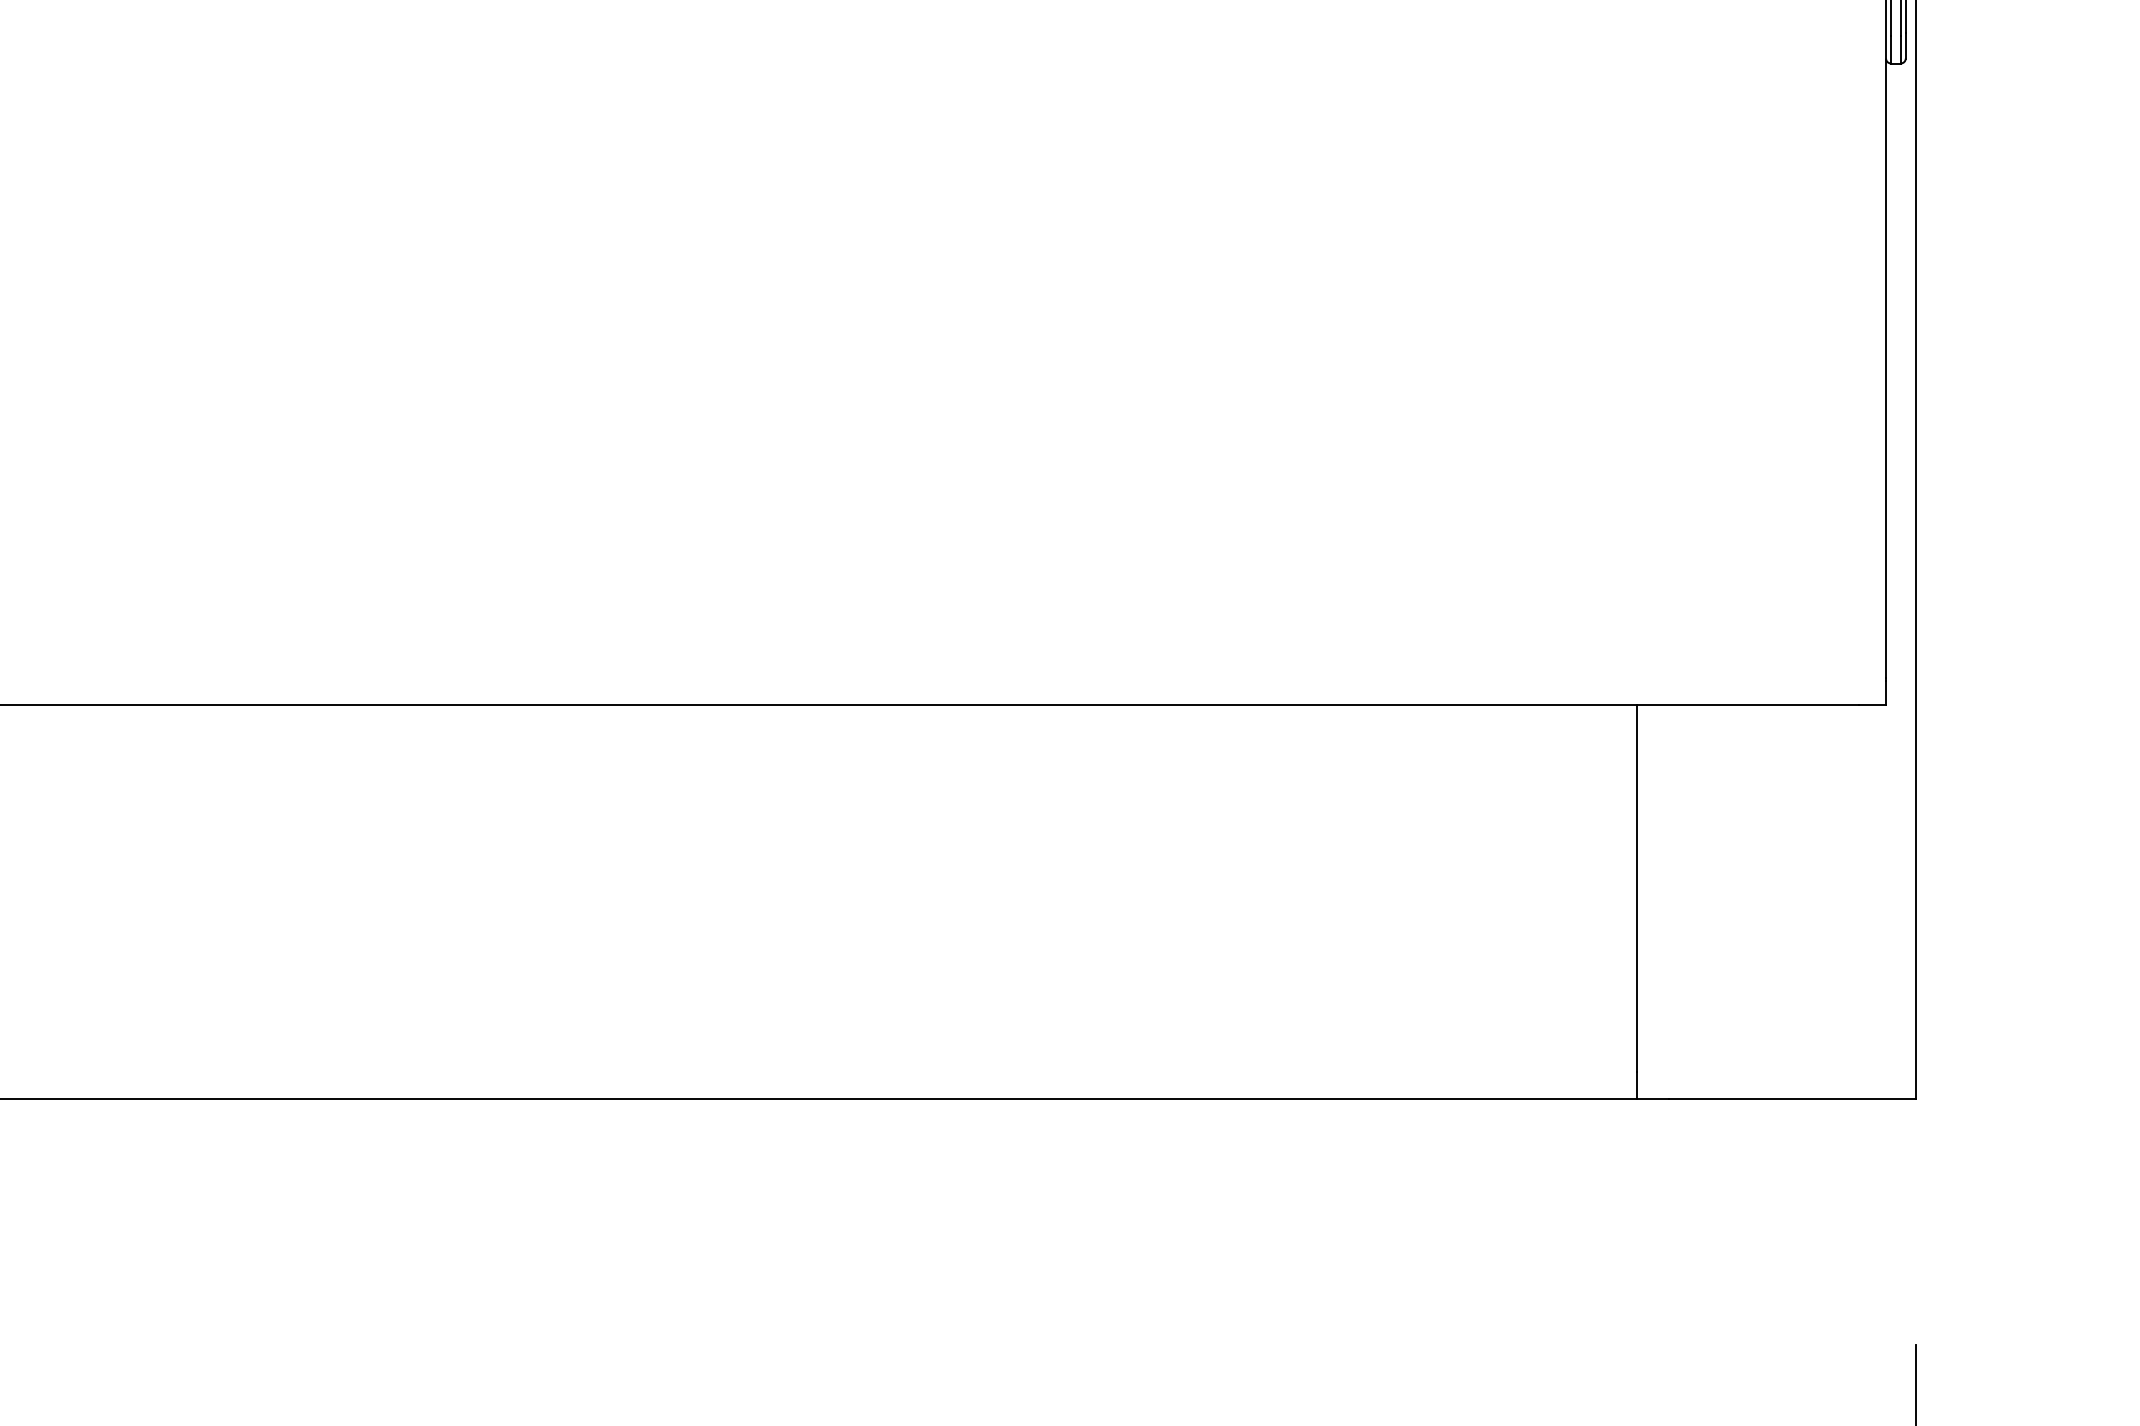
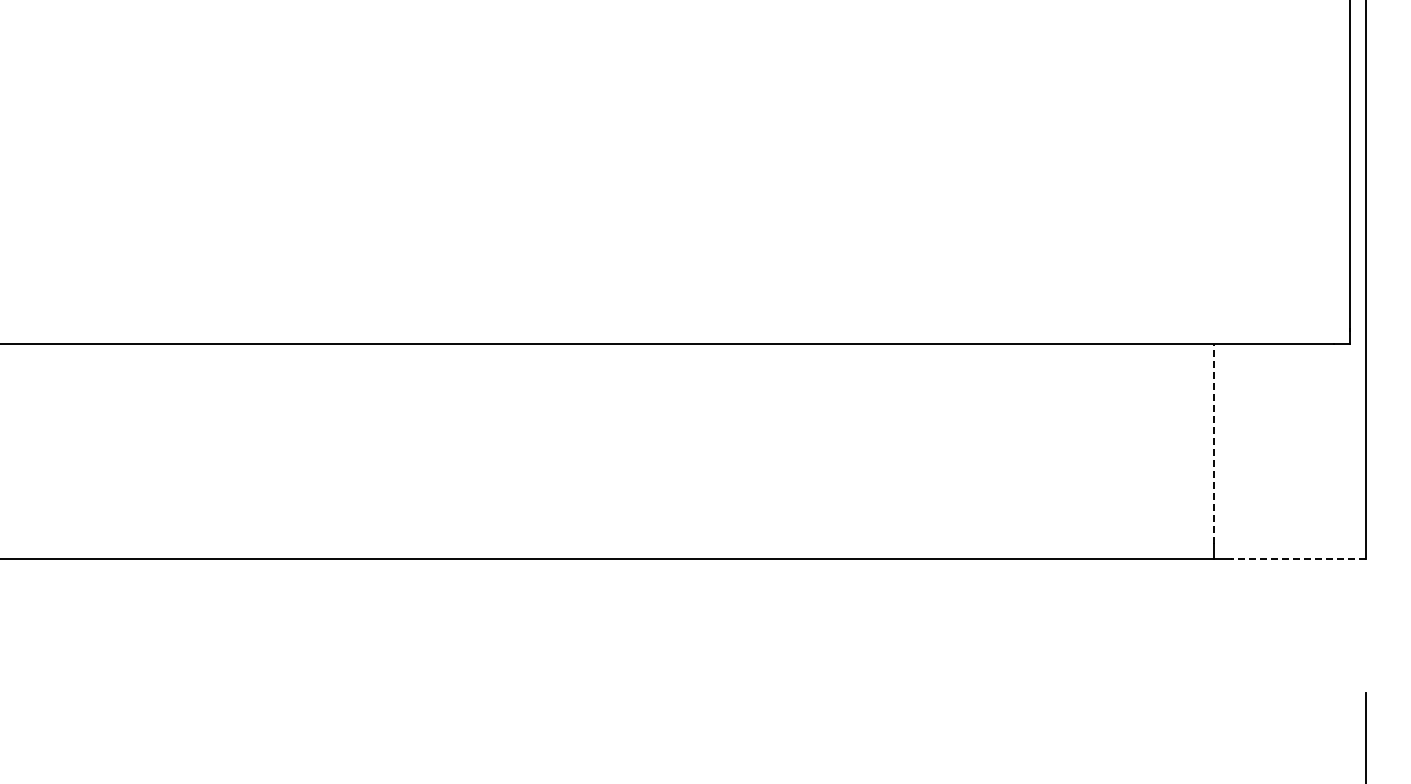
line: (1636, 889) -> (1213, 444), solid -> dashed
line: (1792, 1098) -> (1298, 558), solid -> dashed

